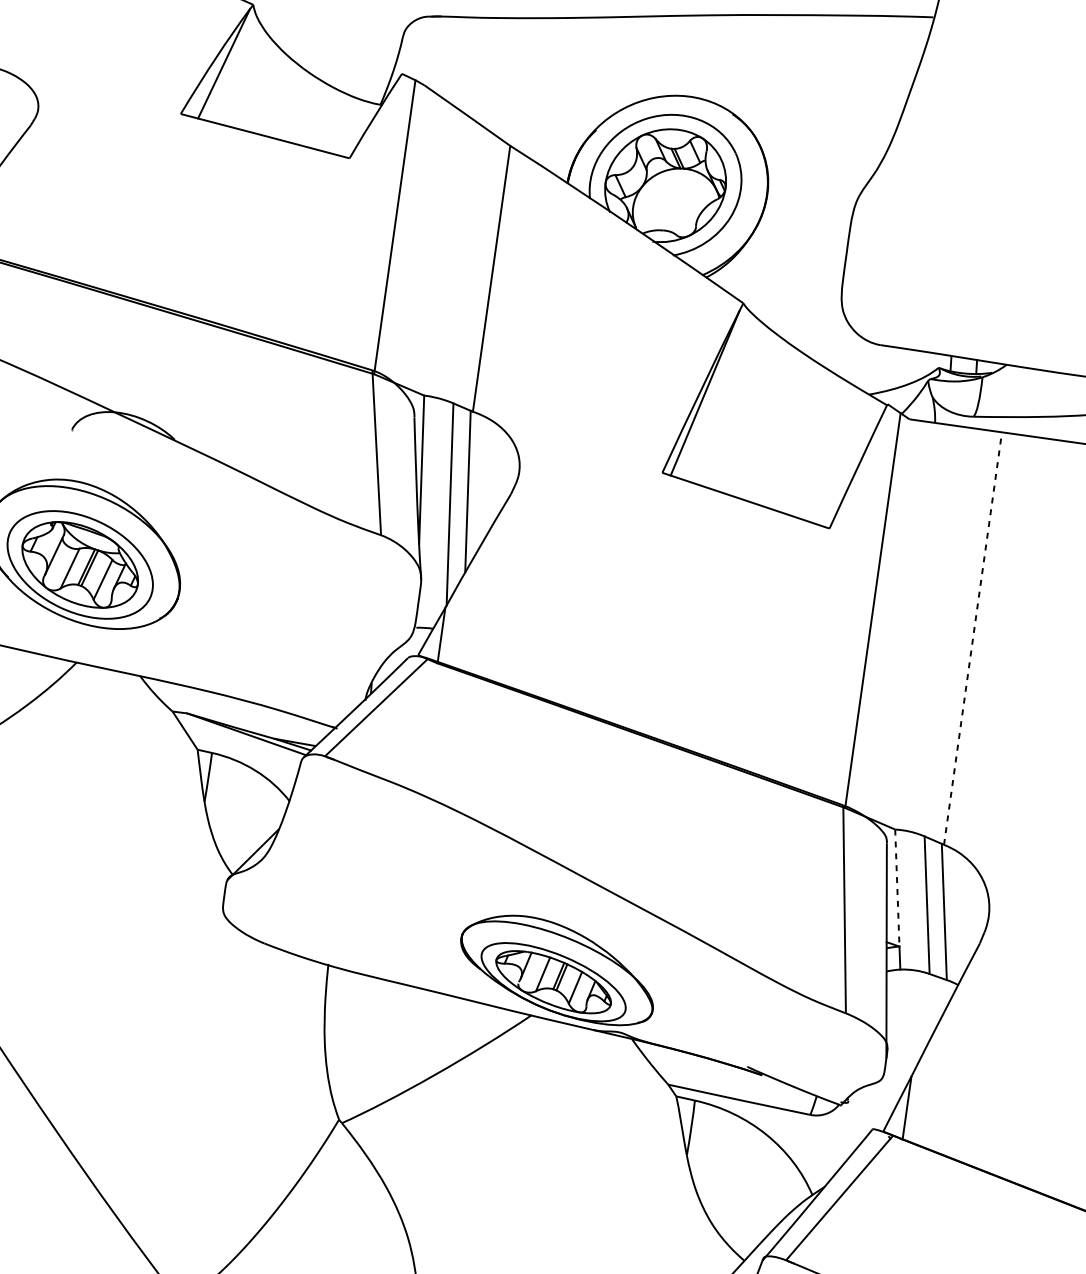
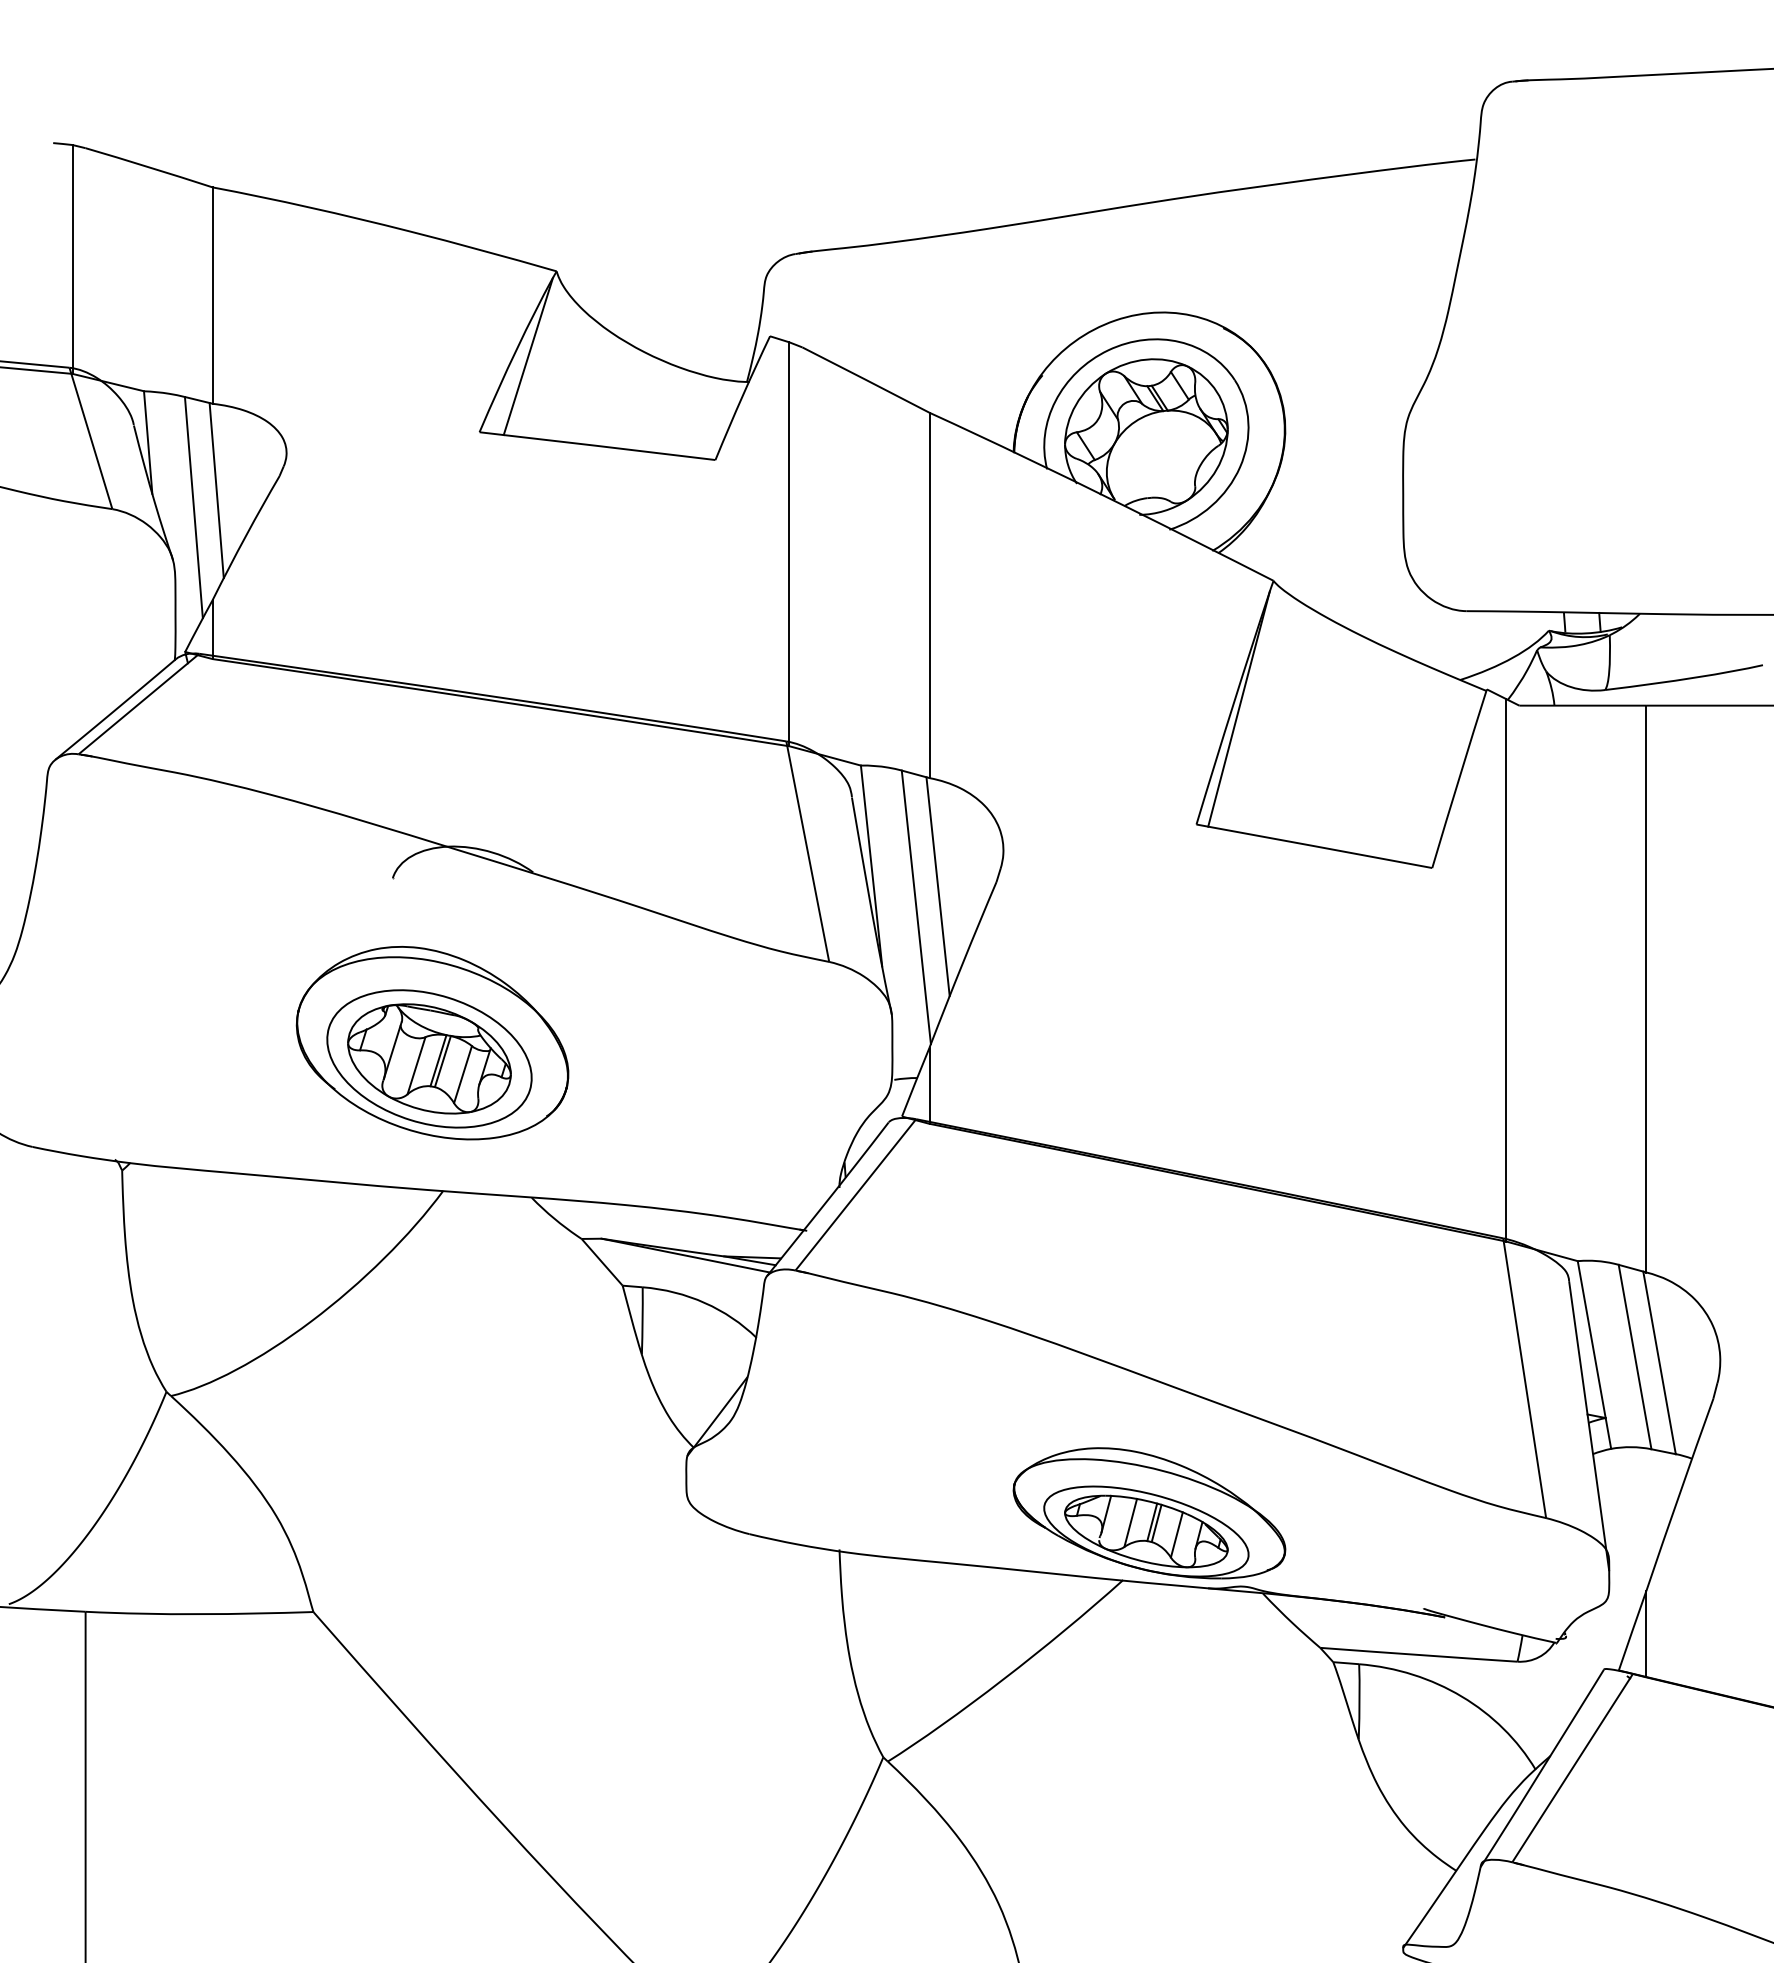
line: (973, 638) -> (1646, 988), dashed -> solid
line: (897, 887) -> (1591, 1339), dashed -> solid

